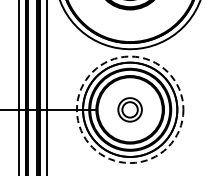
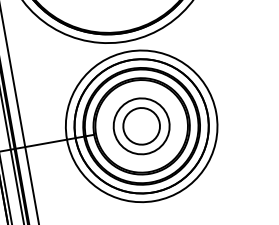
circle: (129, 109) -> (140, 126), dashed -> solid
part: (129, 109) -> (140, 126), size x1.67

